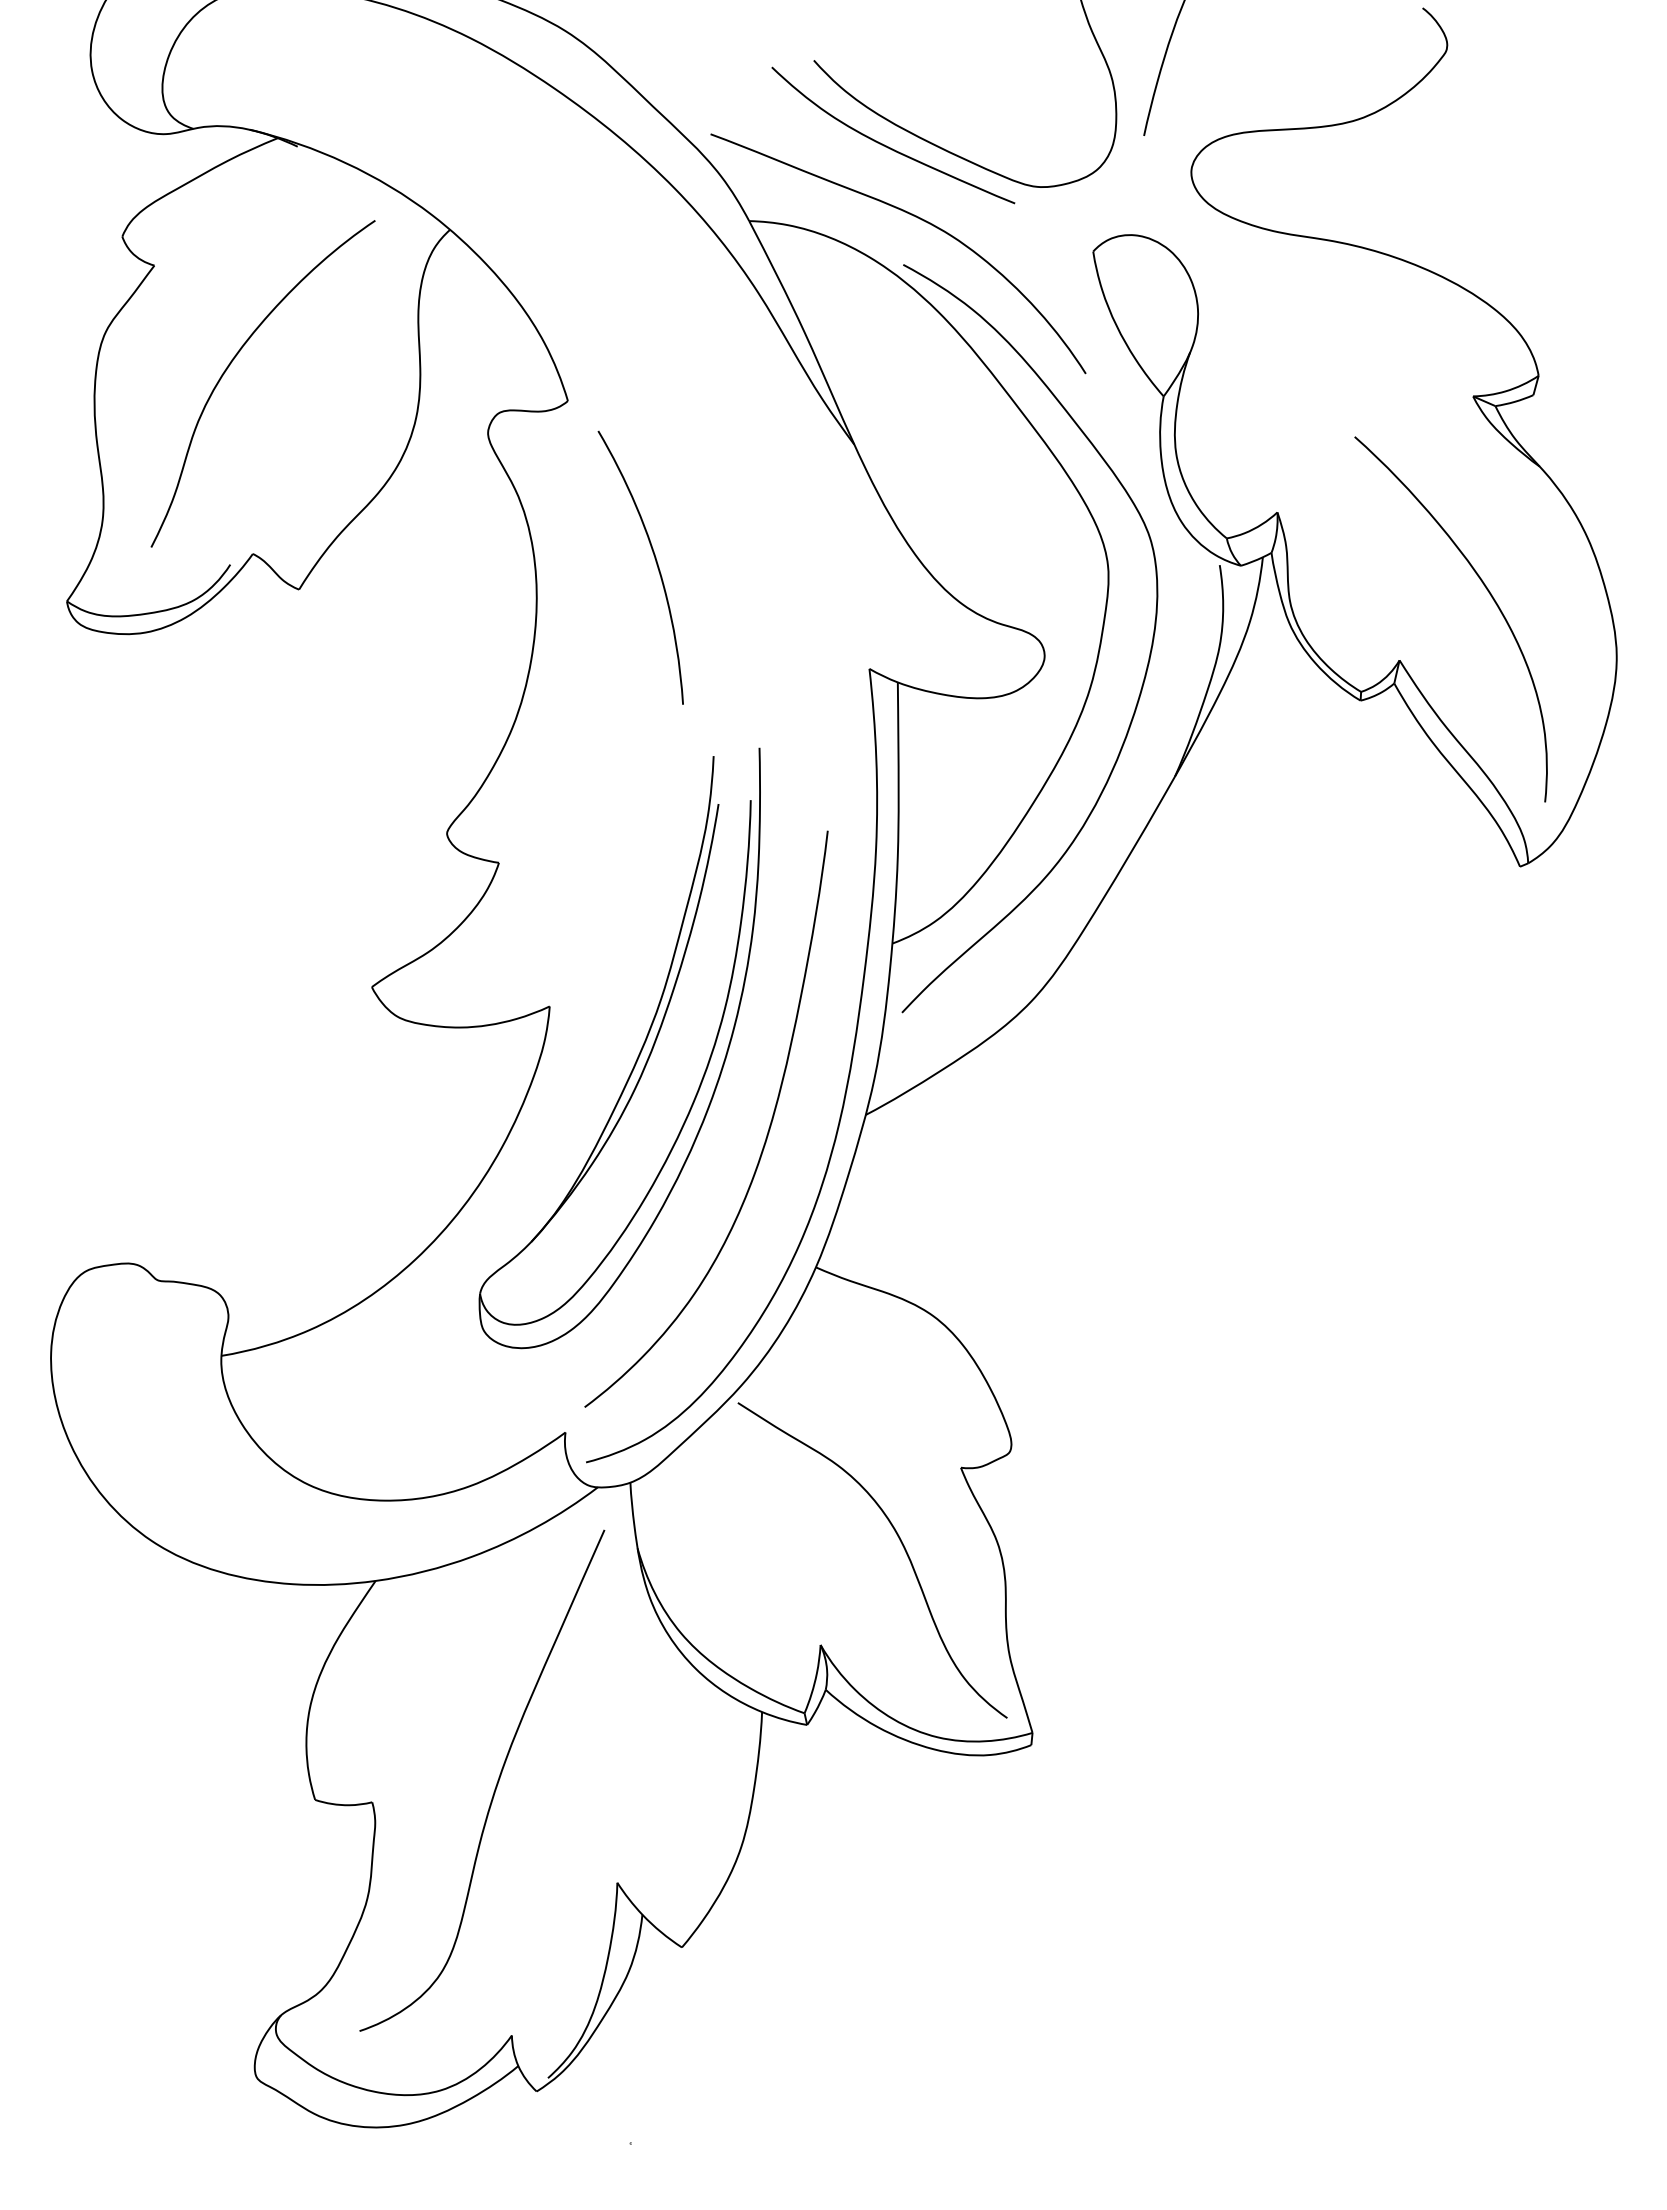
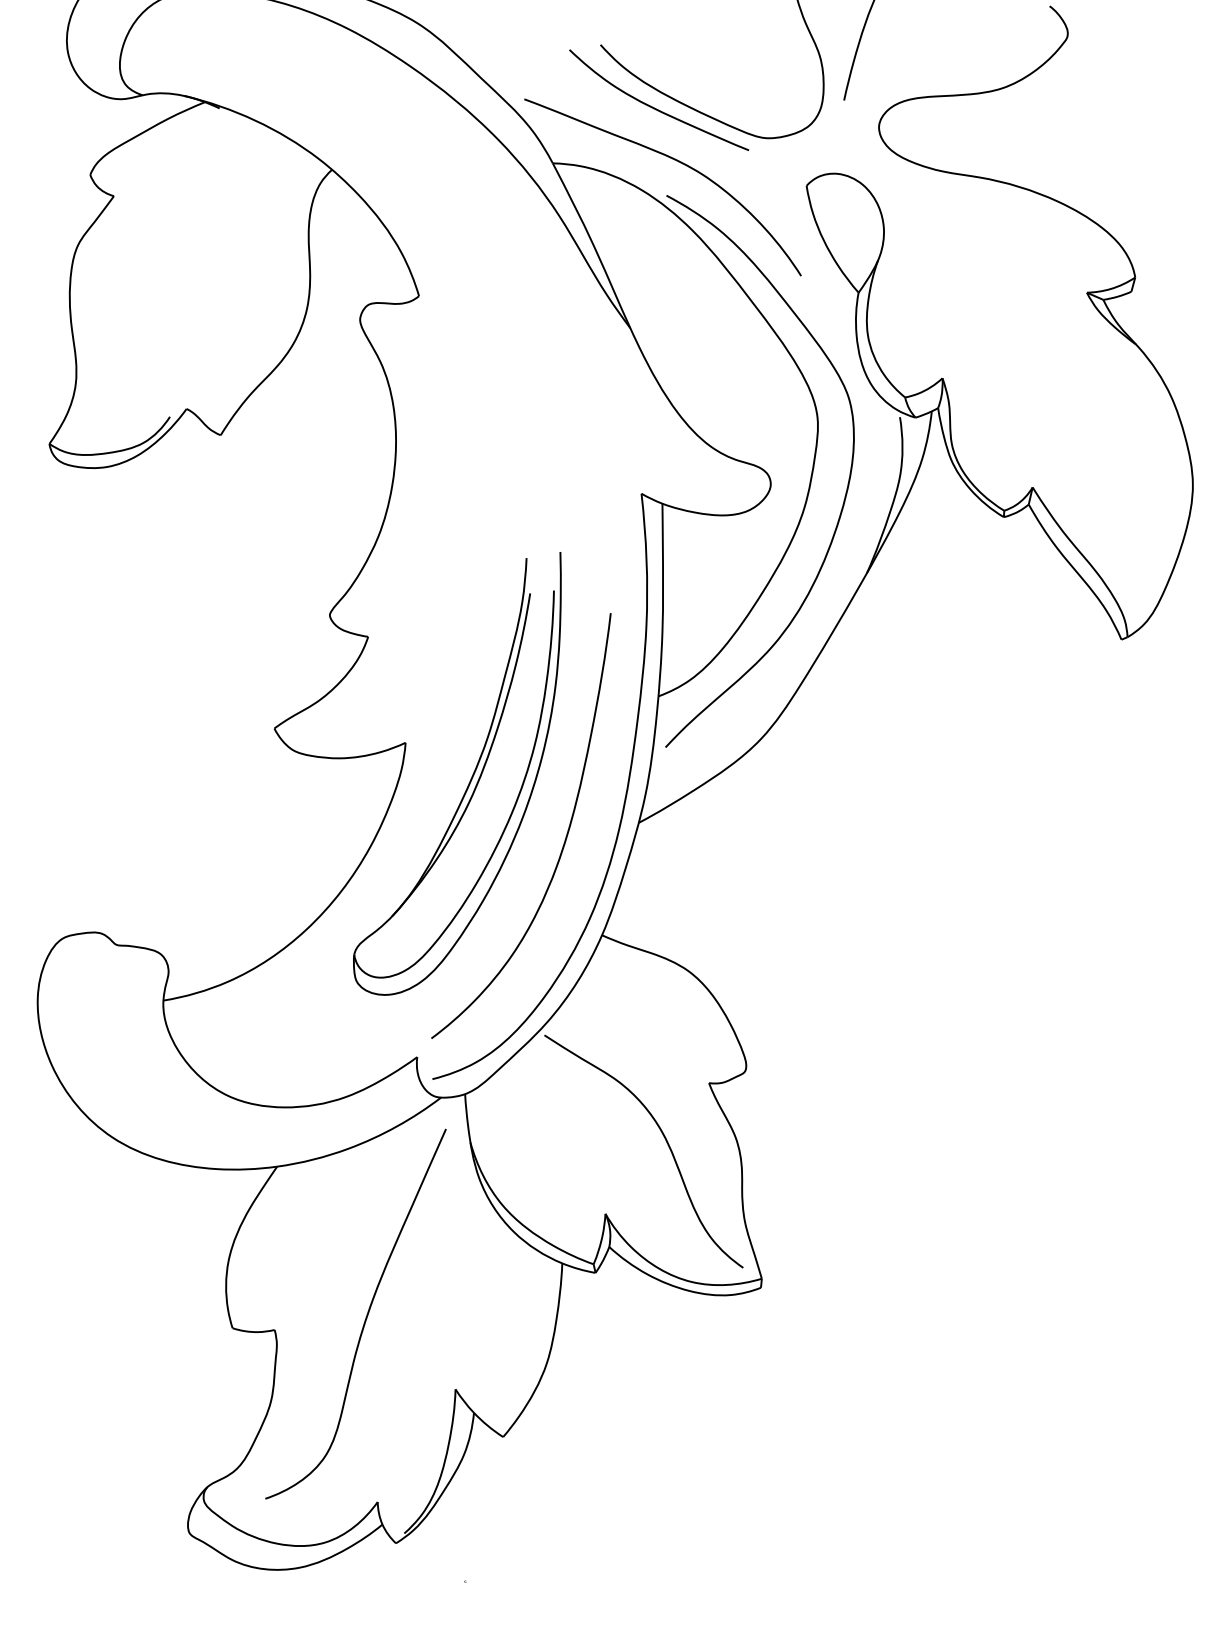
curve: (232, 362) -> (171, 267), removed
curve: (655, 562) -> (483, 415), removed
curve: (1489, 594) -> (1098, 438), removed

